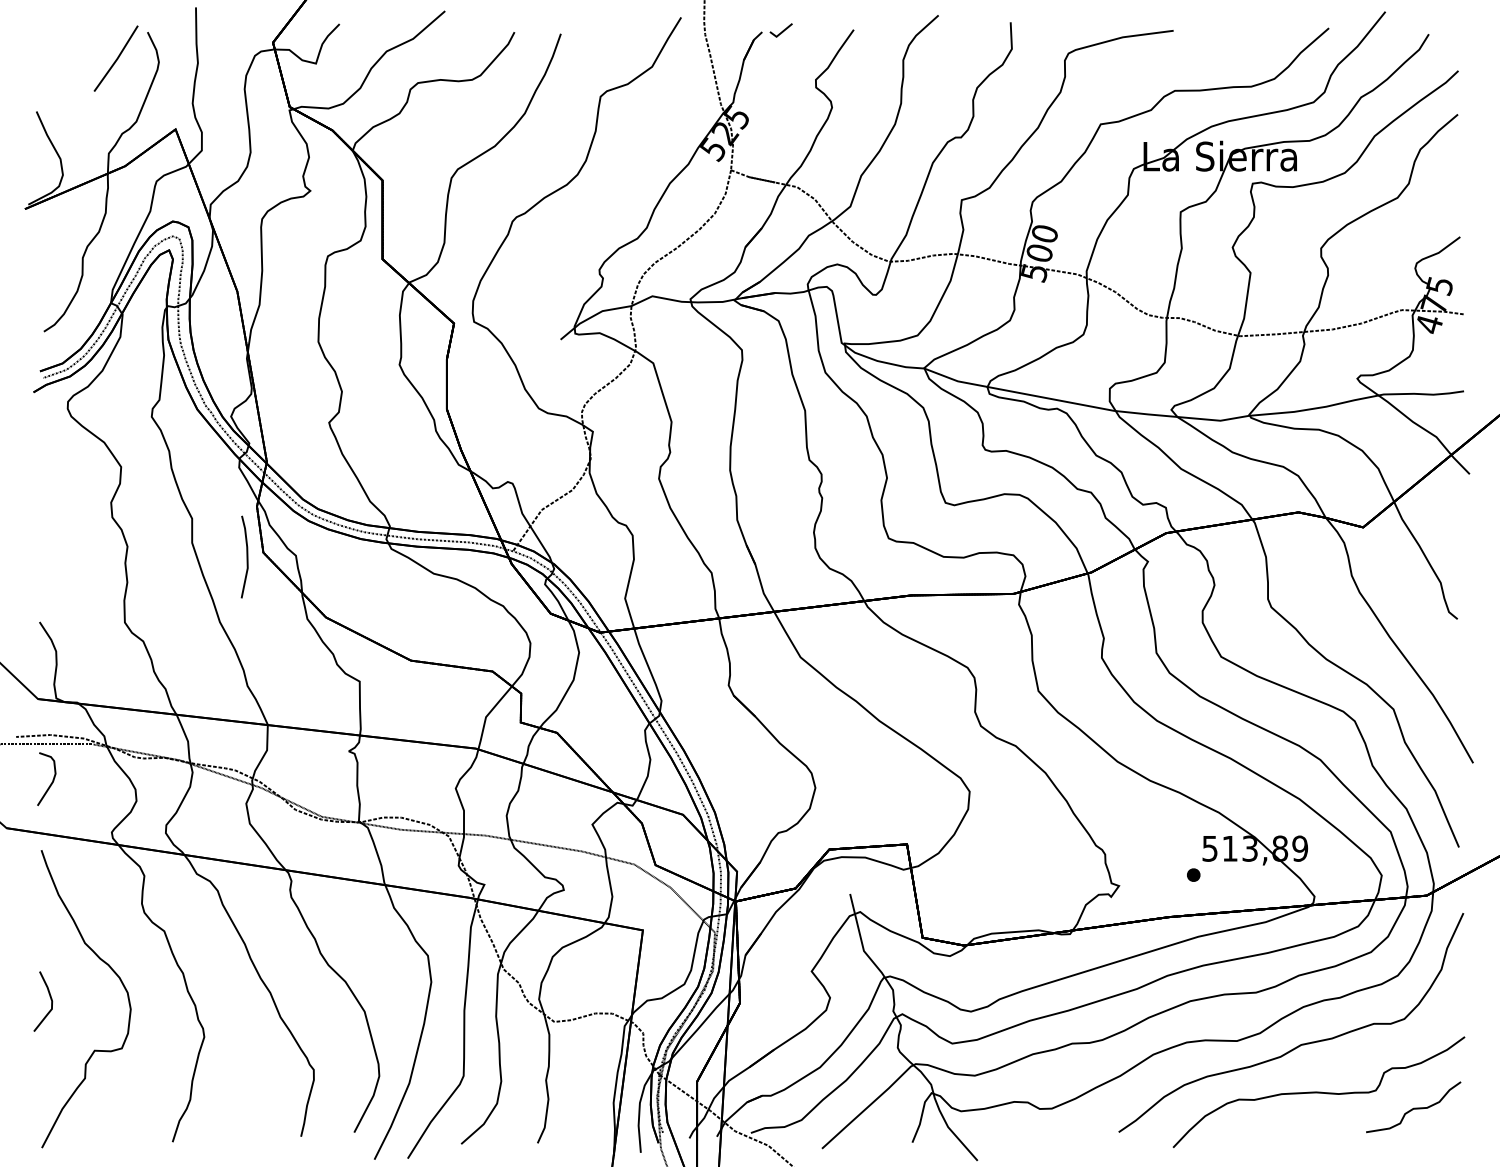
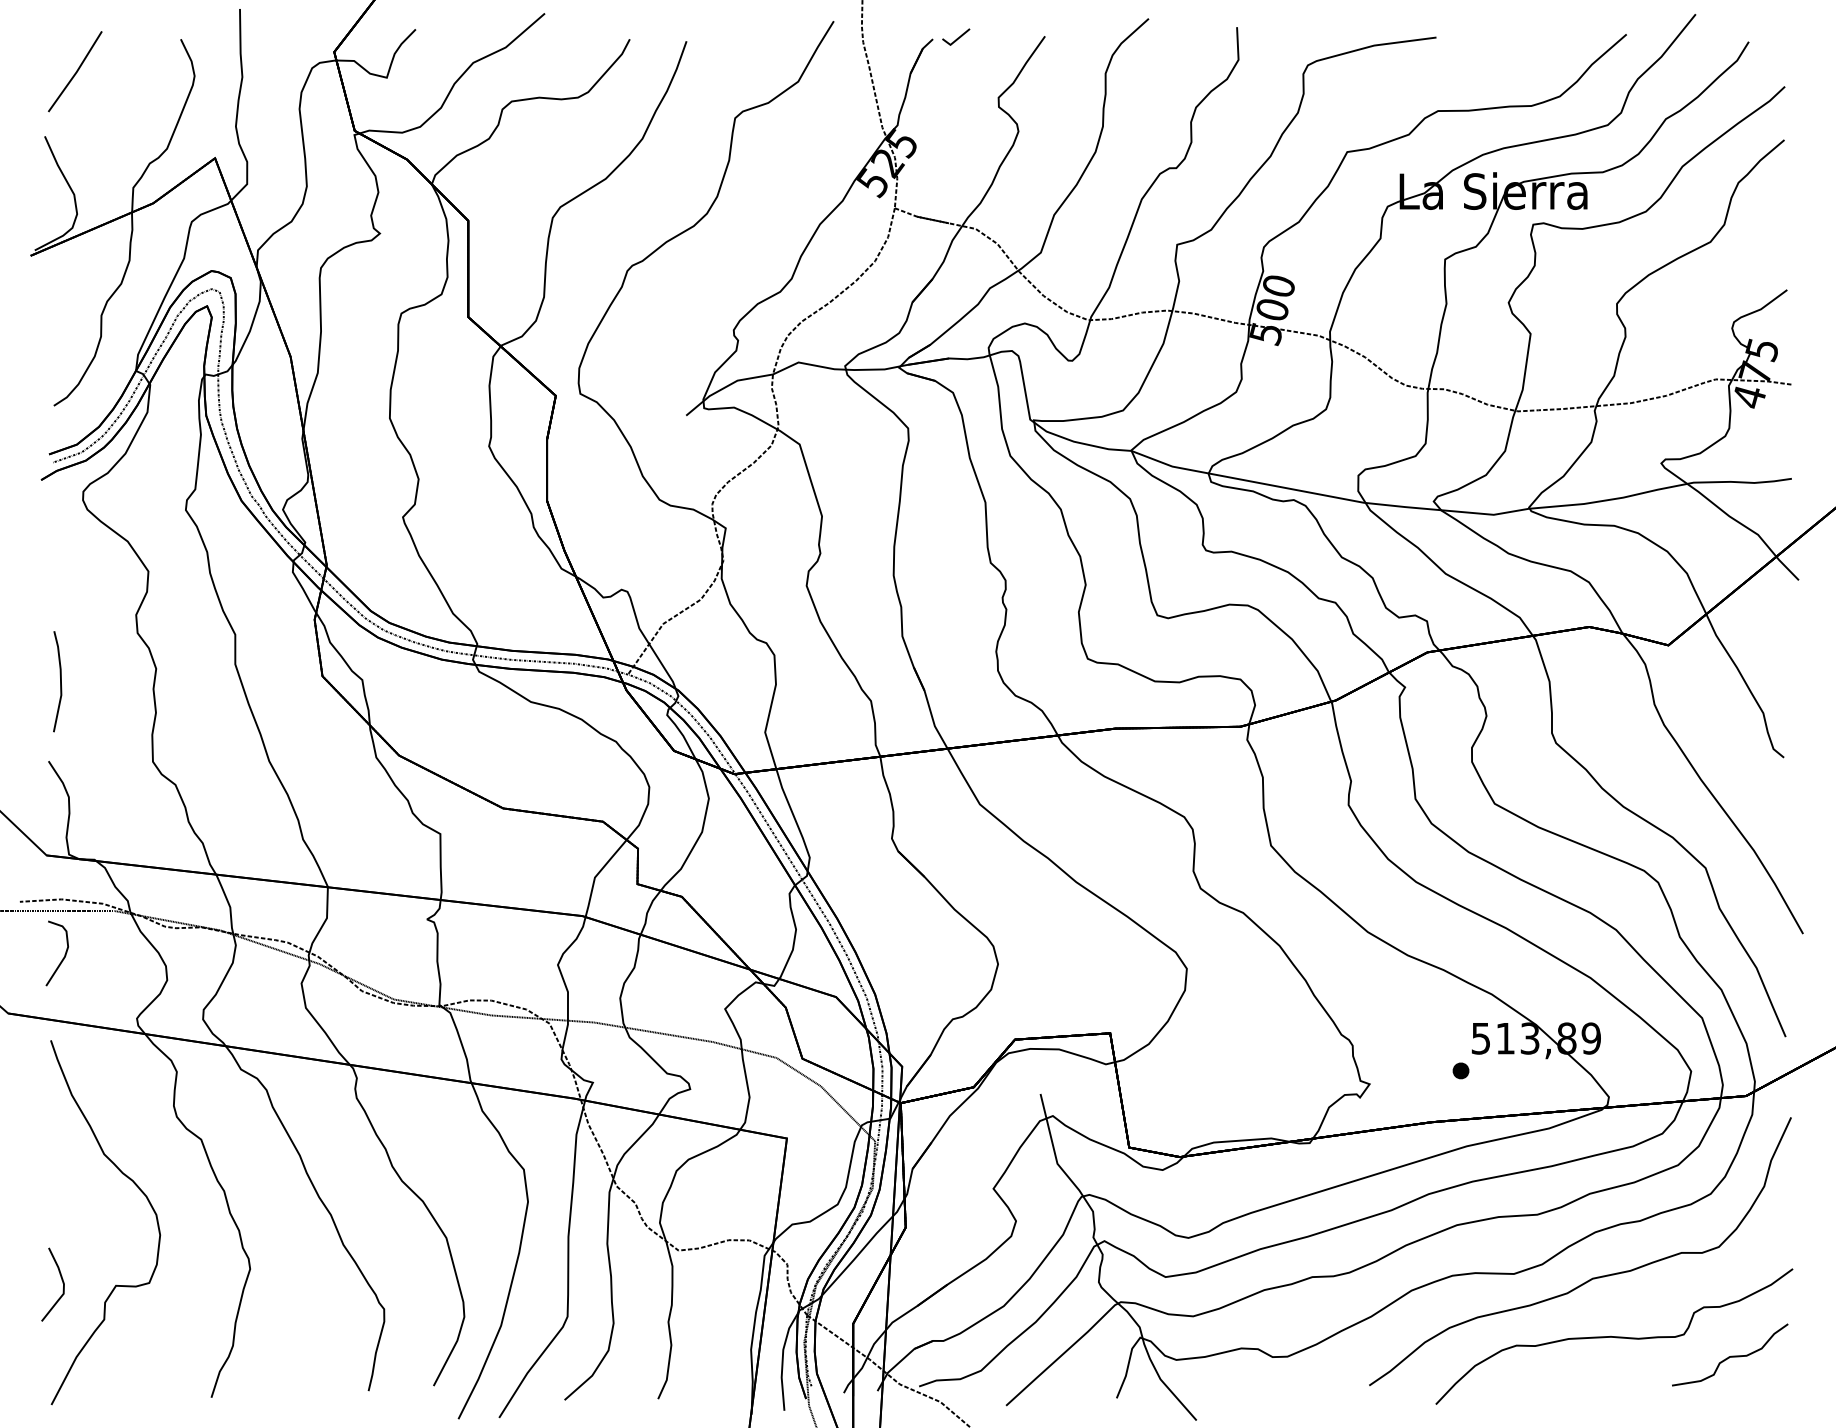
line: (117, 58) -> (76, 71), moved
line: (247, 556) -> (60, 681), moved
curve: (50, 998) -> (61, 1280), moved

